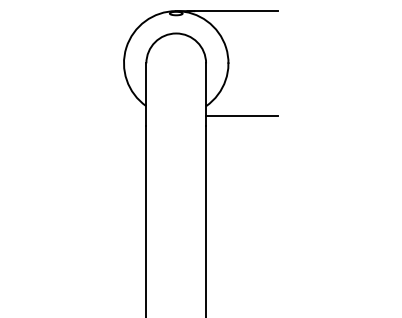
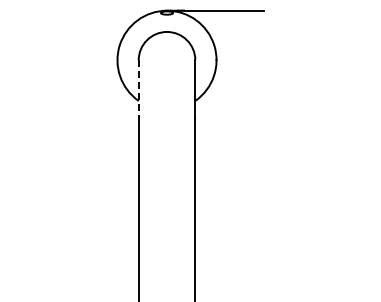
line: (146, 95) -> (138, 90), solid -> dashed
line: (242, 115) -> (229, 109), removed

